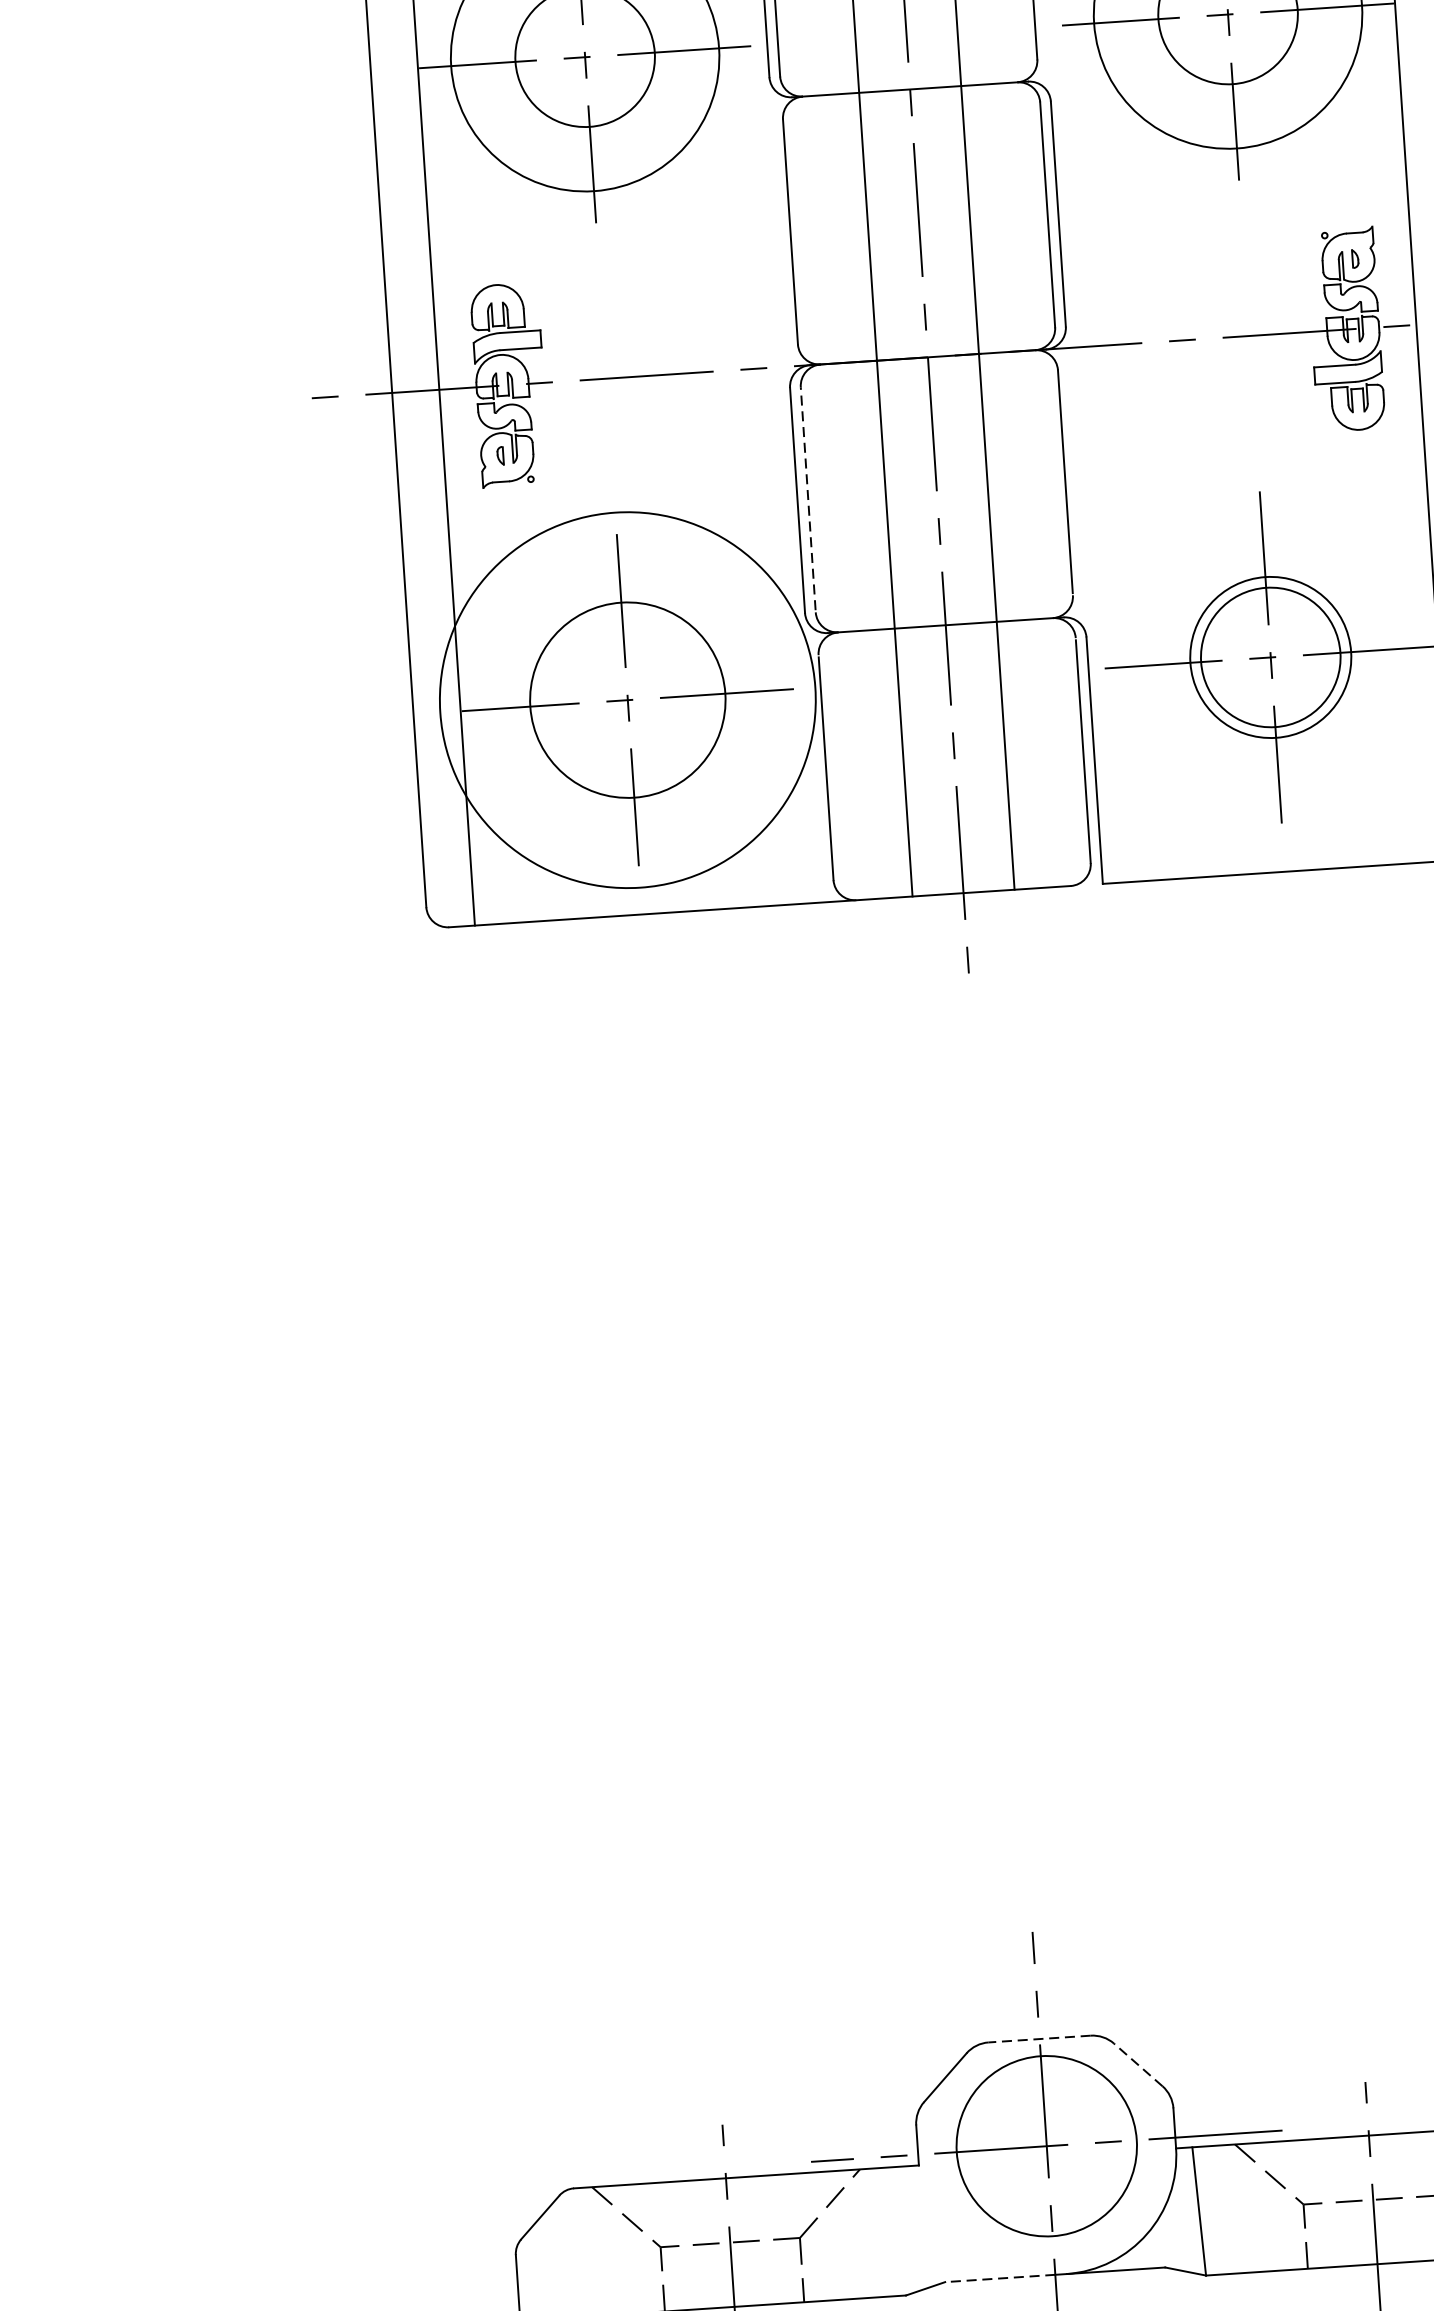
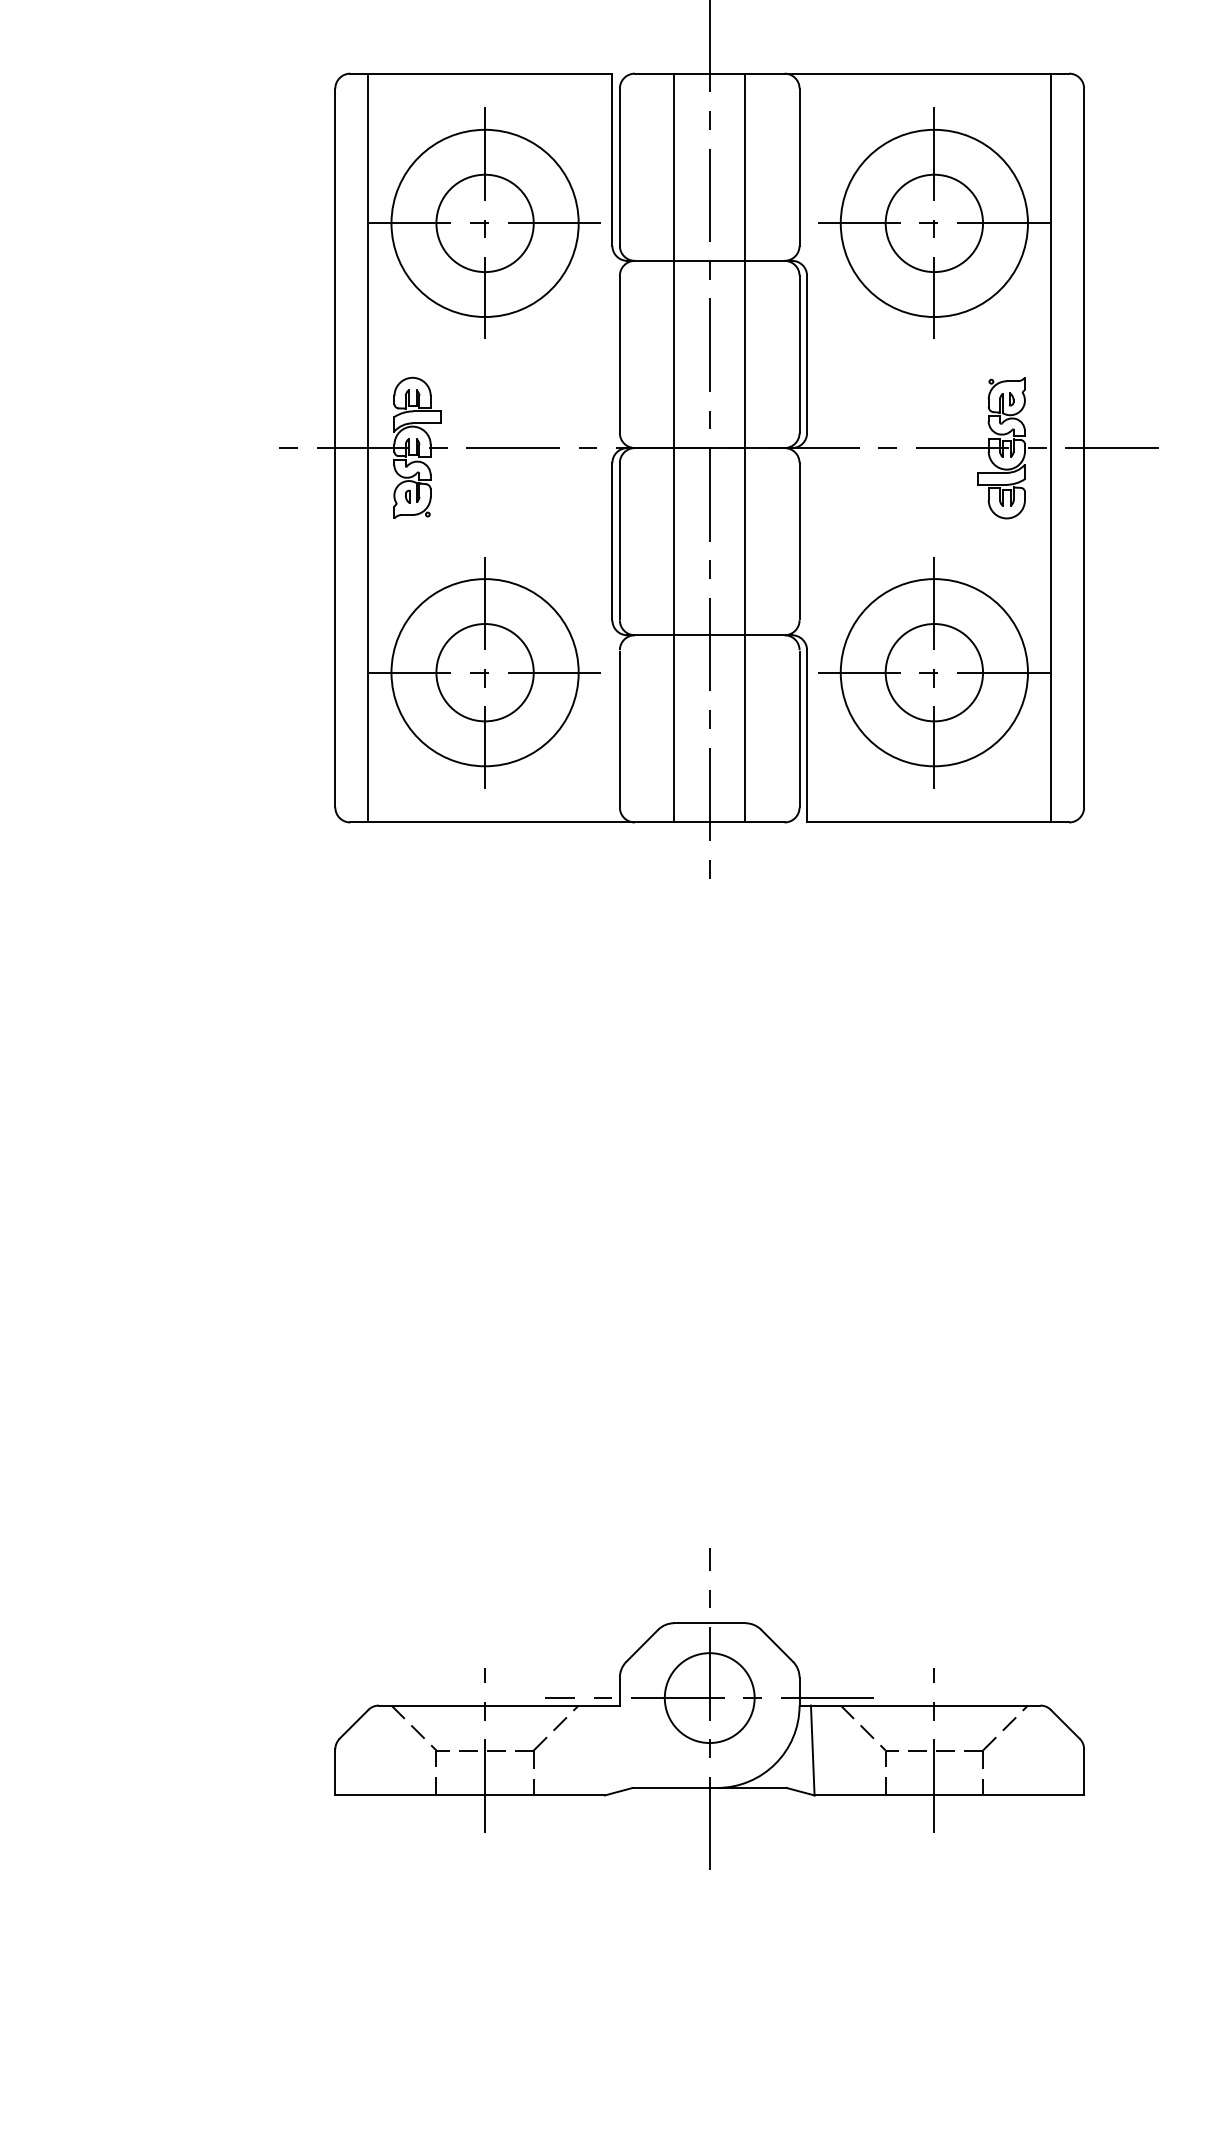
line: (807, 498) -> (619, 540), dashed -> solid
circle: (1269, 657) -> (933, 672), size x1.67
circle: (626, 699) -> (484, 672), size x0.71
circle: (626, 699) -> (484, 672), size x0.71
line: (1039, 2039) -> (709, 1623), dashed -> solid
line: (1138, 2064) -> (777, 1645), dashed -> solid
circle: (1046, 2146) -> (709, 1698), size x0.71
line: (999, 2277) -> (670, 1787), dashed -> solid

